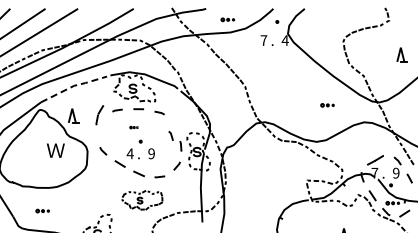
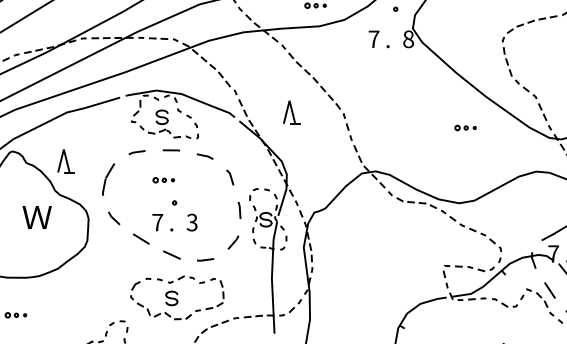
text: (284, 40) -> (407, 39), 4 -> 8
line: (74, 85) -> (67, 112), dashed -> solid
part: (212, 85) -> (290, 112), added
part: (327, 105) -> (465, 128), moved
part: (99, 115) -> (107, 179), moved
part: (133, 127) -> (162, 179), size x1.67
line: (170, 135) -> (229, 176), moved
text: (129, 153) -> (156, 222), 4 -> 7
text: (151, 153) -> (192, 222), 9 -> 3
part: (142, 200) -> (177, 298), size x1.43

